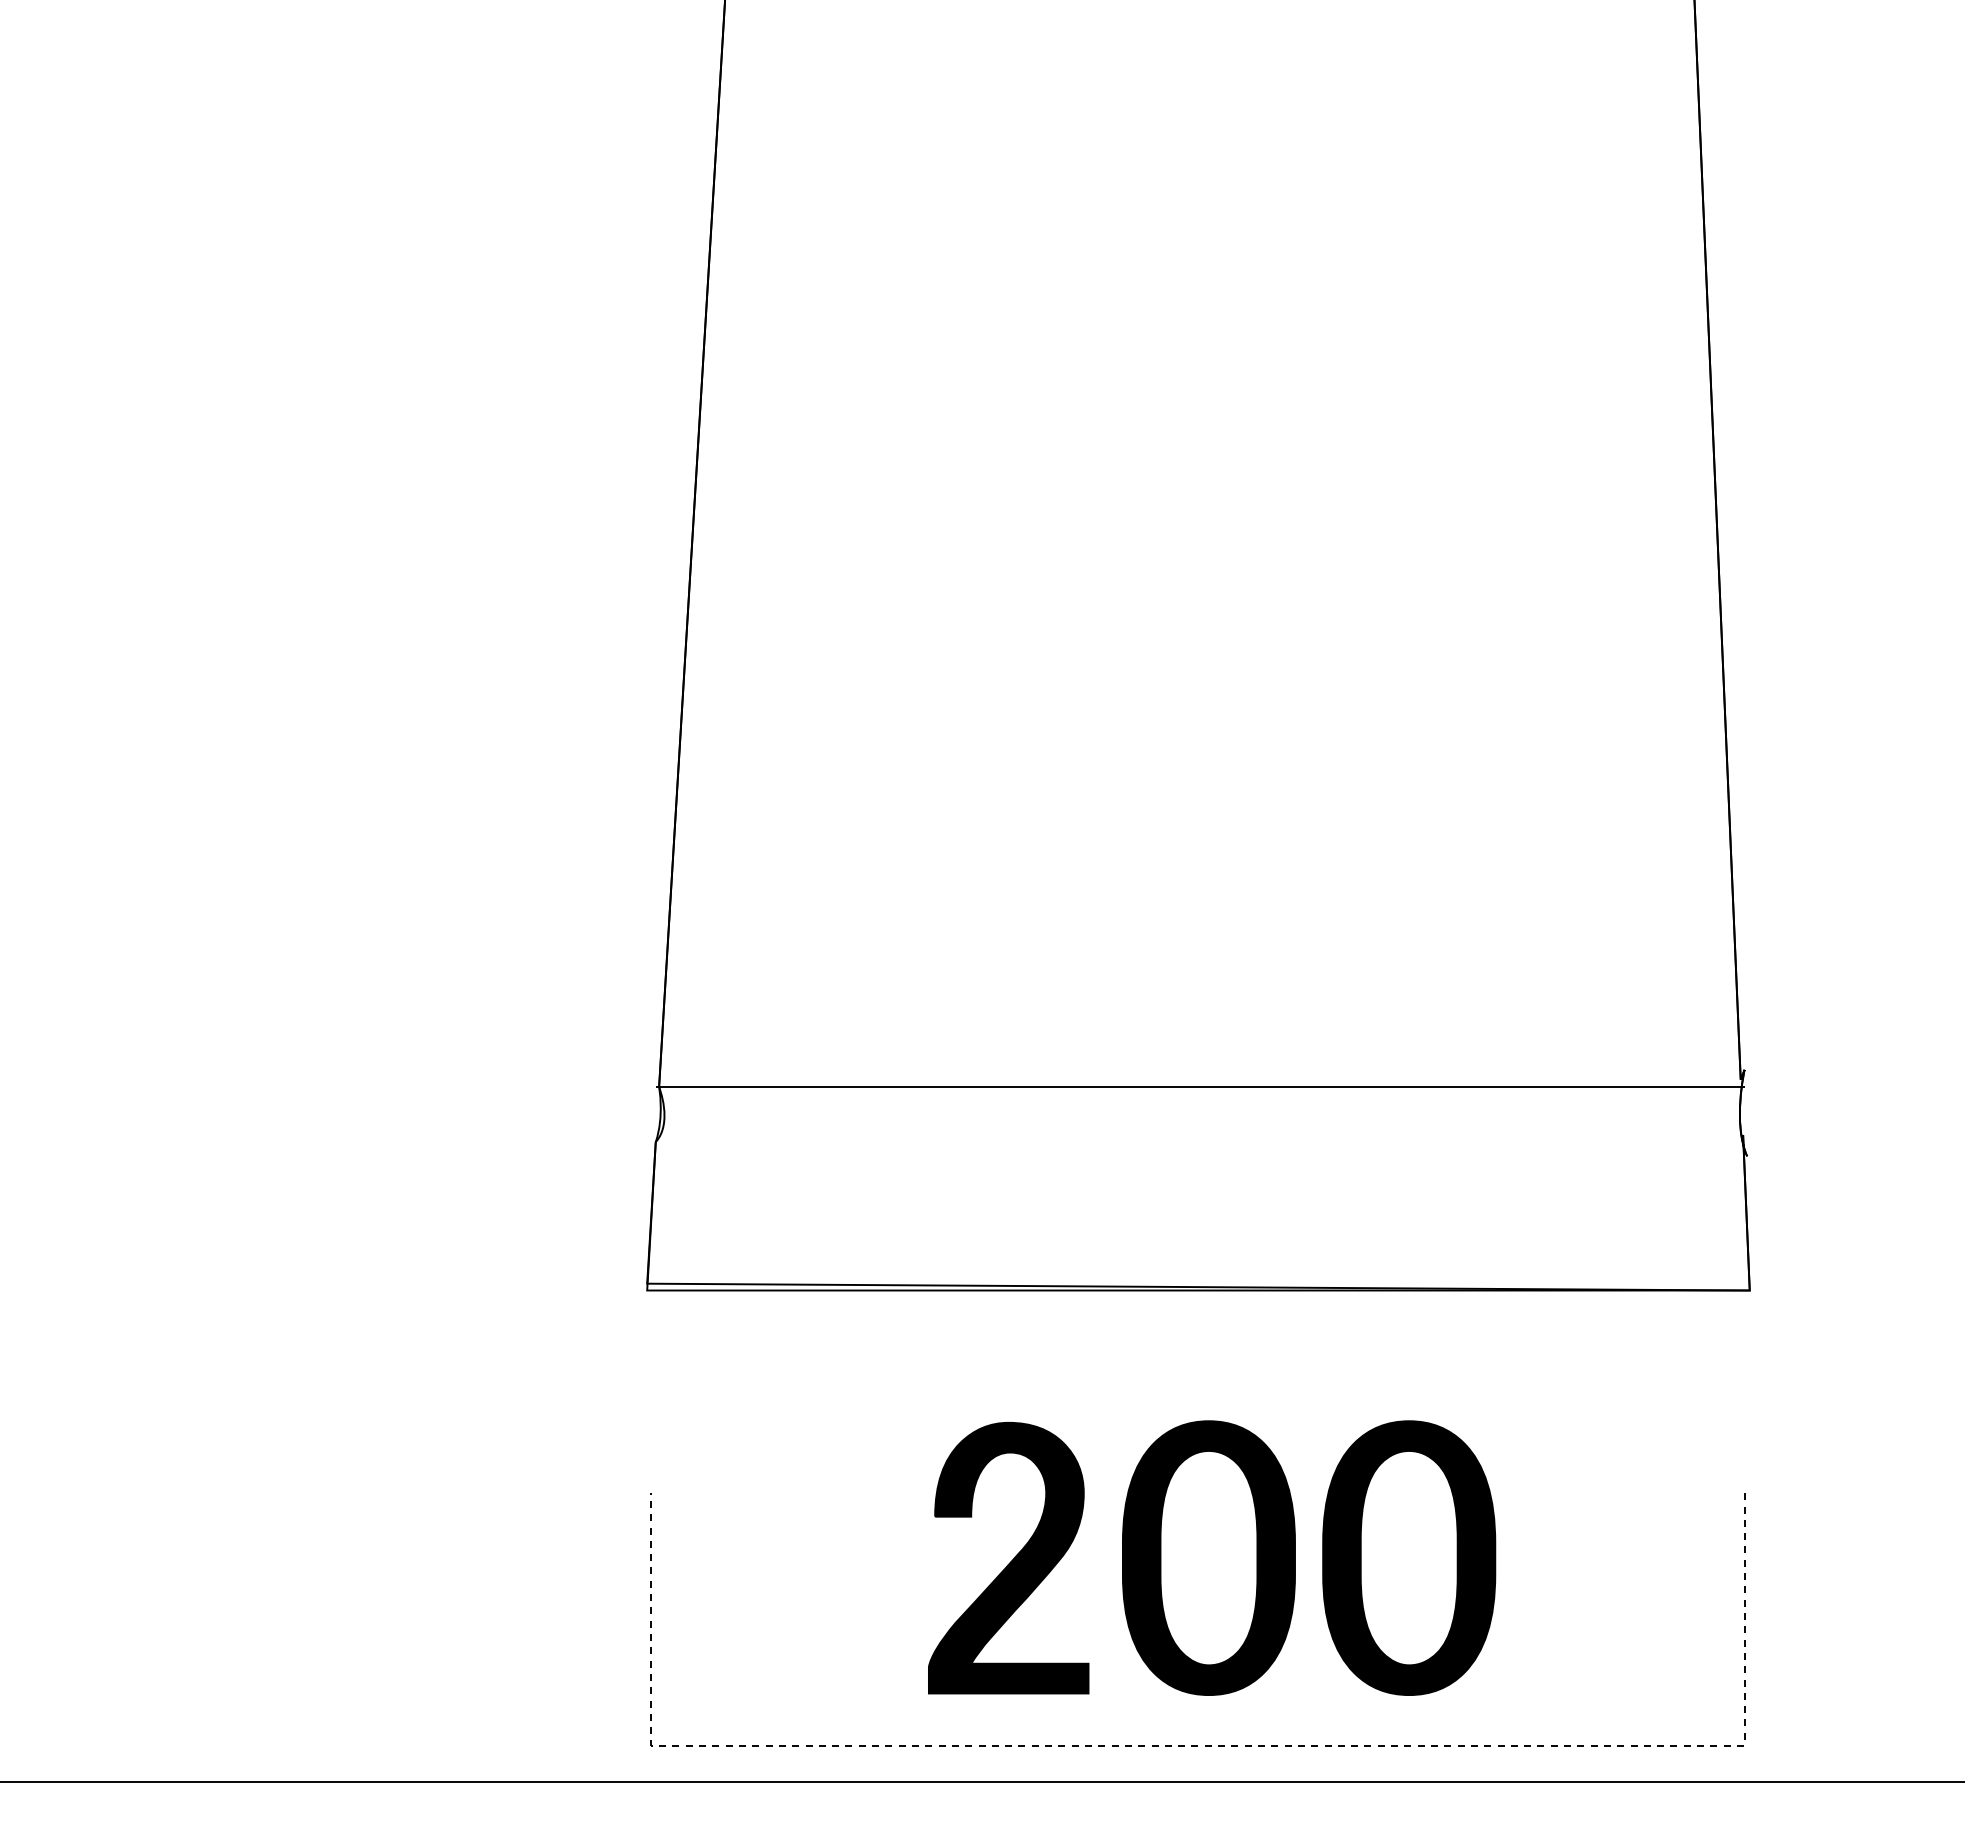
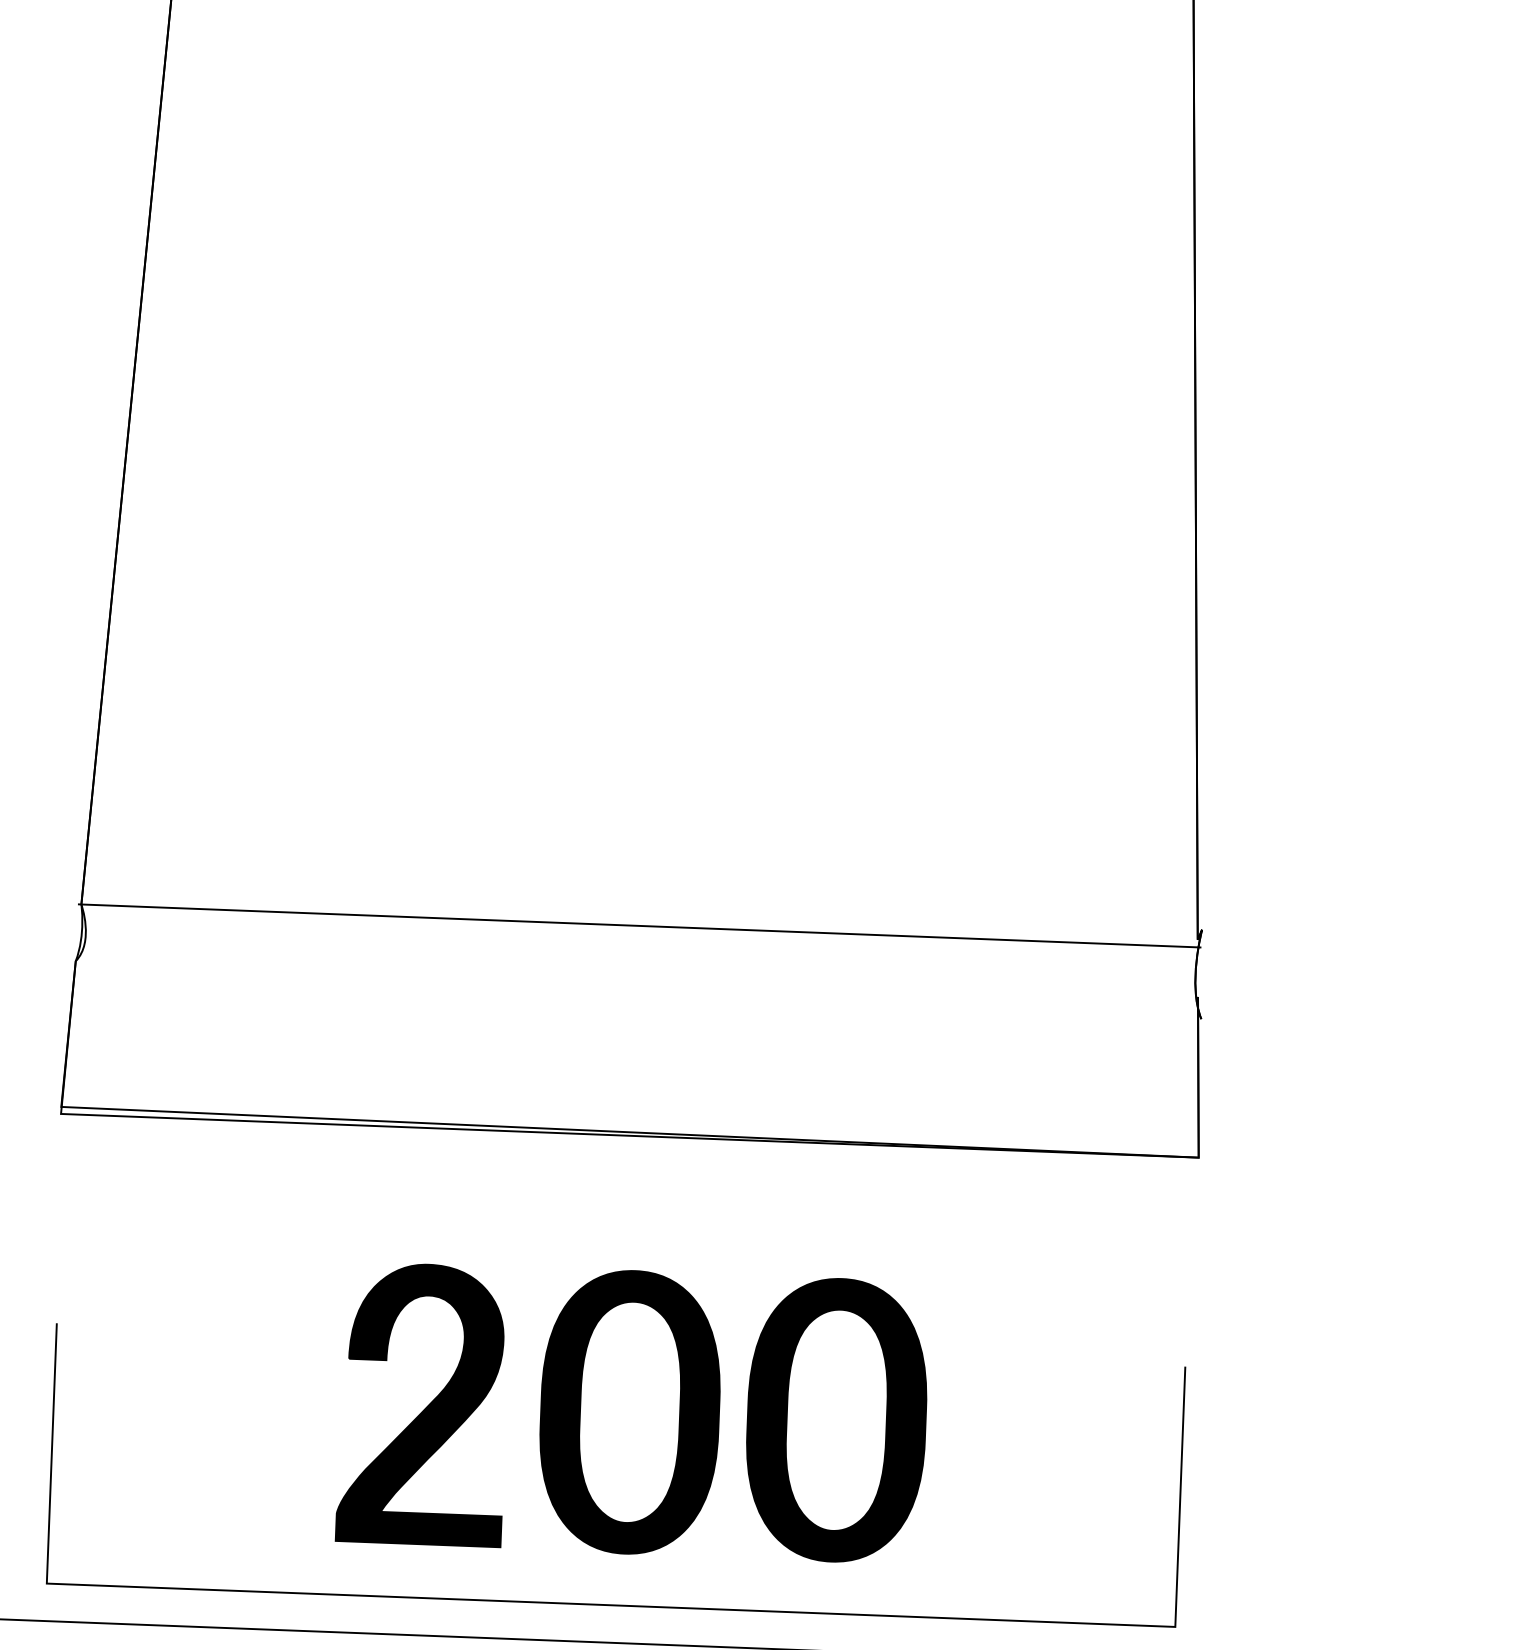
line: (1197, 1745) -> (610, 1605), dashed -> solid

